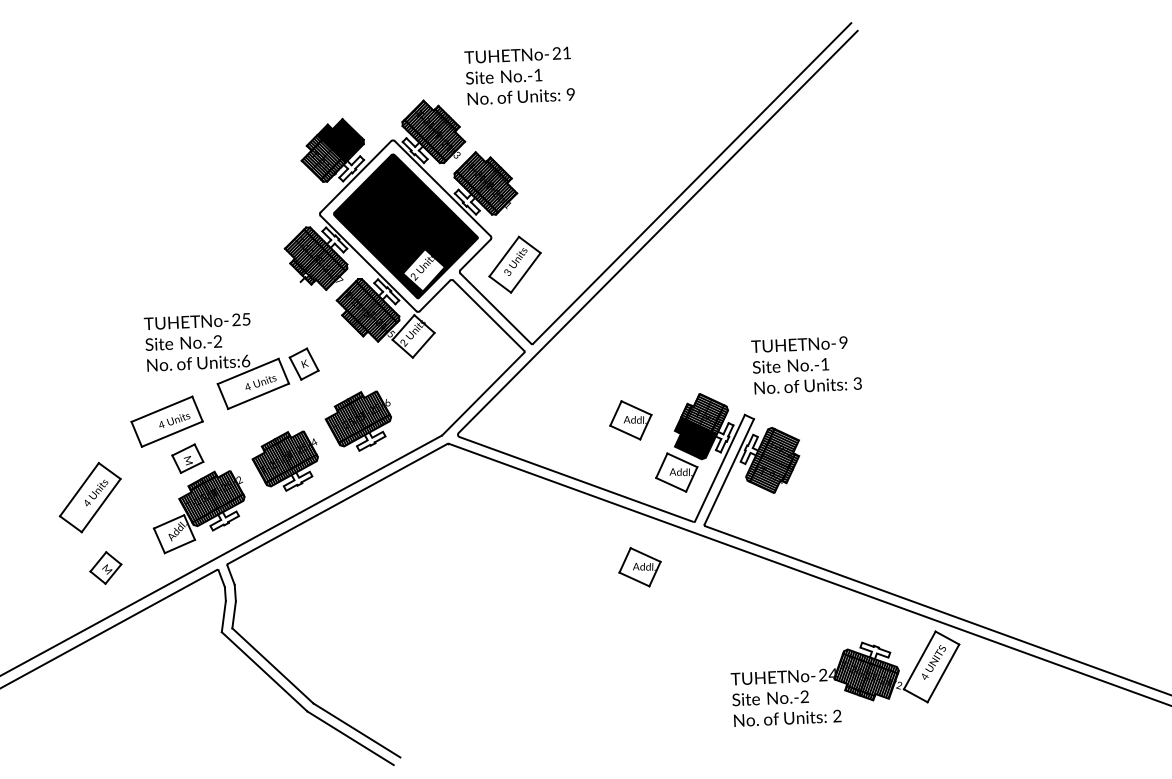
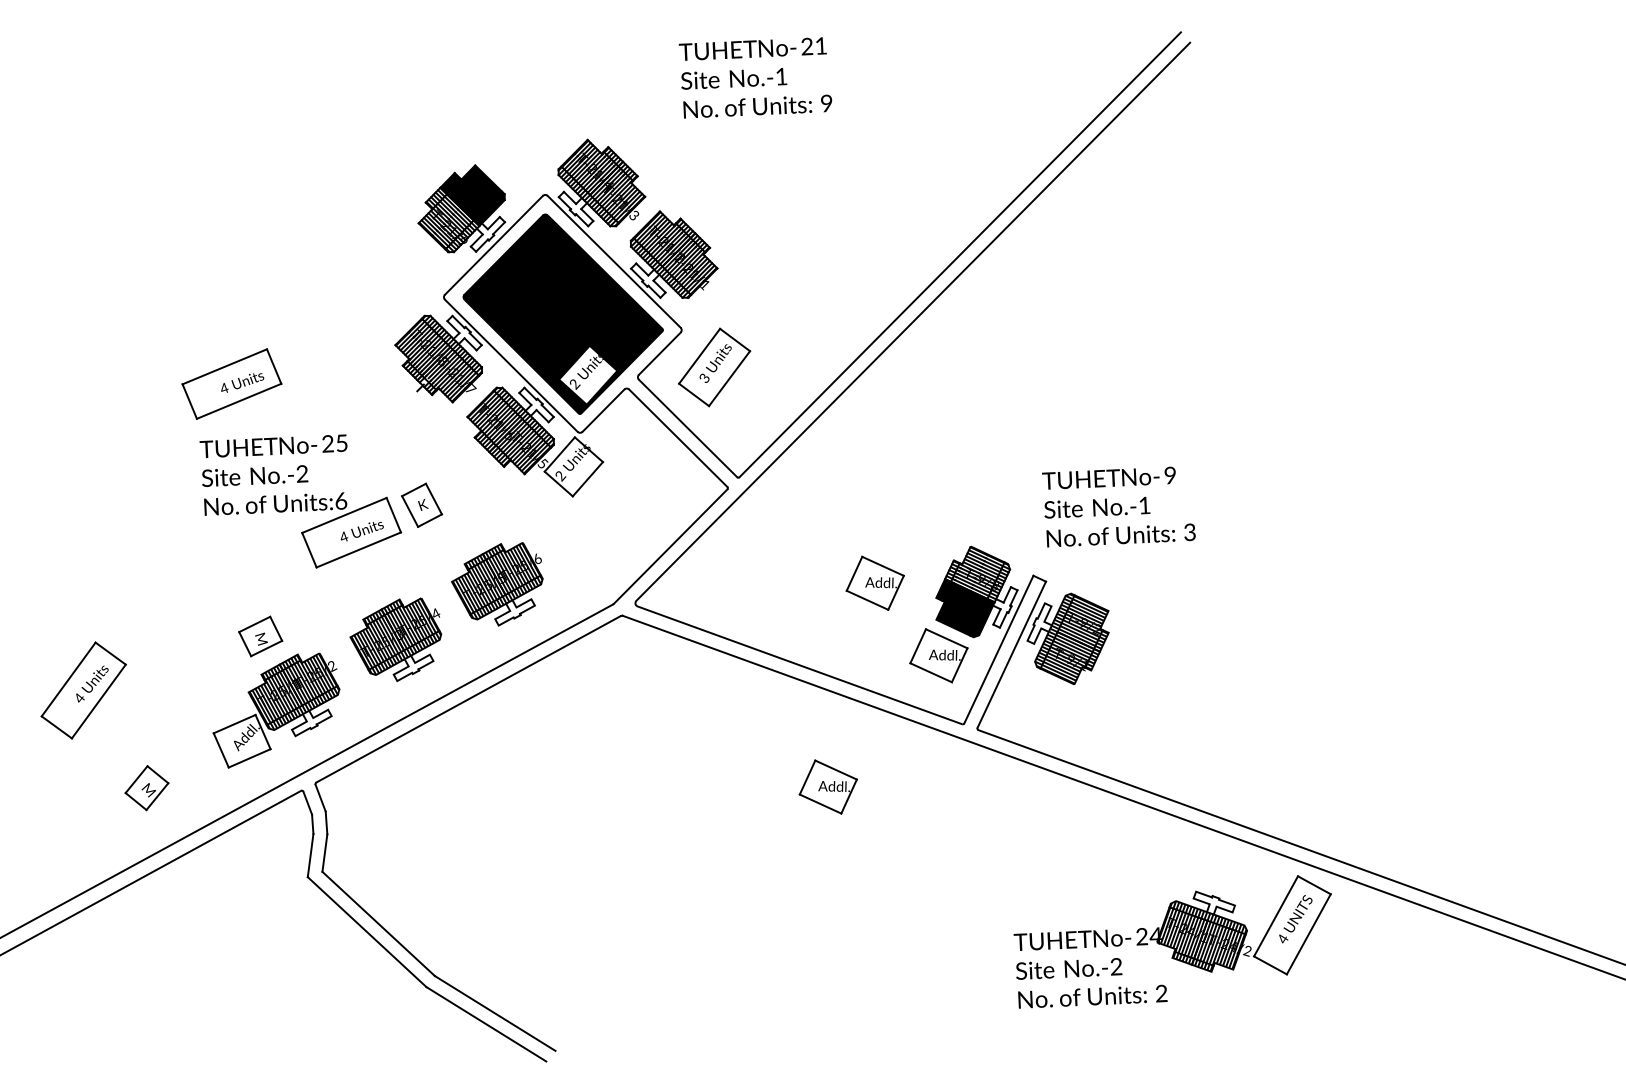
text: (519, 75) -> (755, 77), moved
part: (166, 421) -> (231, 383), moved
part: (89, 497) -> (82, 690), moved
part: (639, 567) -> (827, 787), moved

